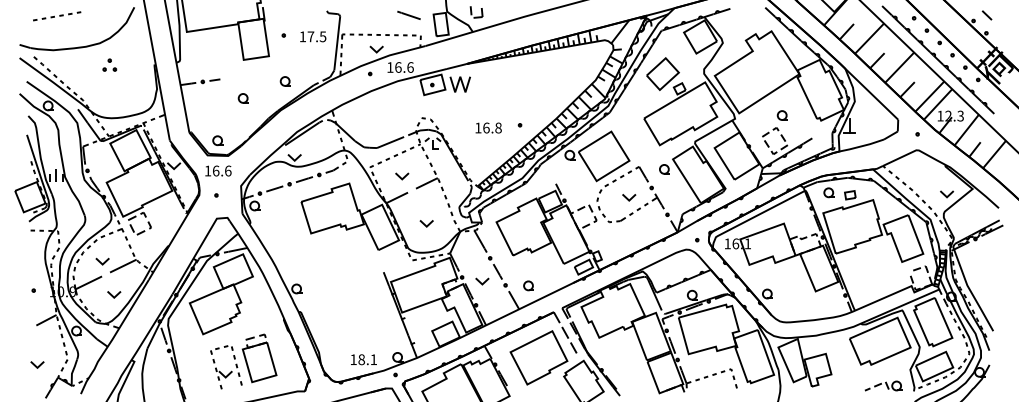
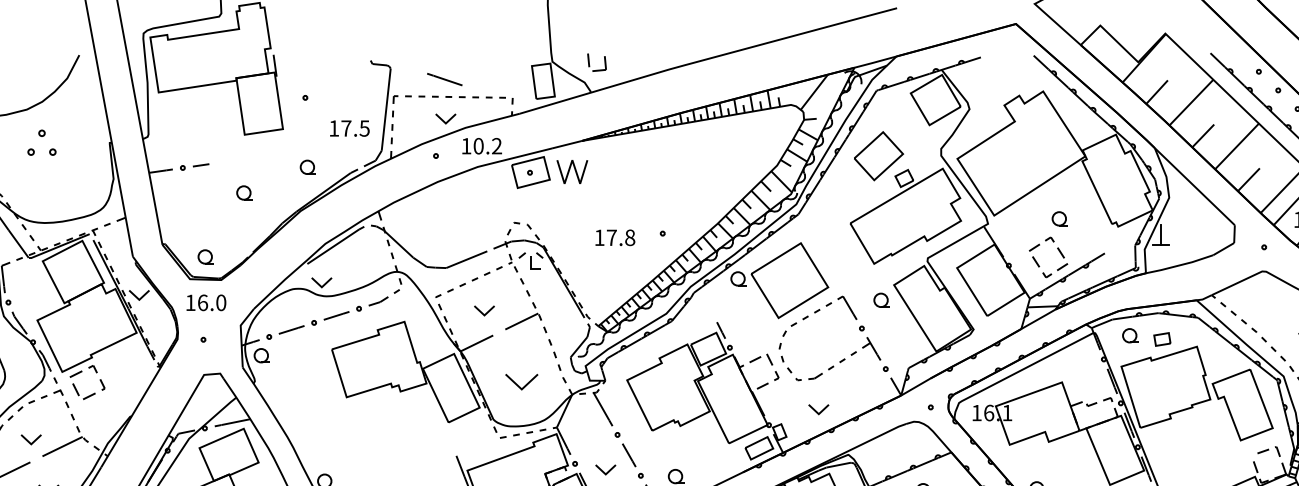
line: (408, 14) -> (444, 78), moved
text: (313, 36) -> (350, 128), moved
part: (109, 64) -> (41, 141), size x1.4
text: (404, 67) -> (487, 146), 16.6 -> 10.2
text: (486, 127) -> (611, 236), 16.8 -> 17.8
text: (228, 170) -> (221, 302), 16.6 -> 16.0
part: (629, 197) -> (819, 409), moved
part: (426, 223) -> (521, 382), size x1.6

